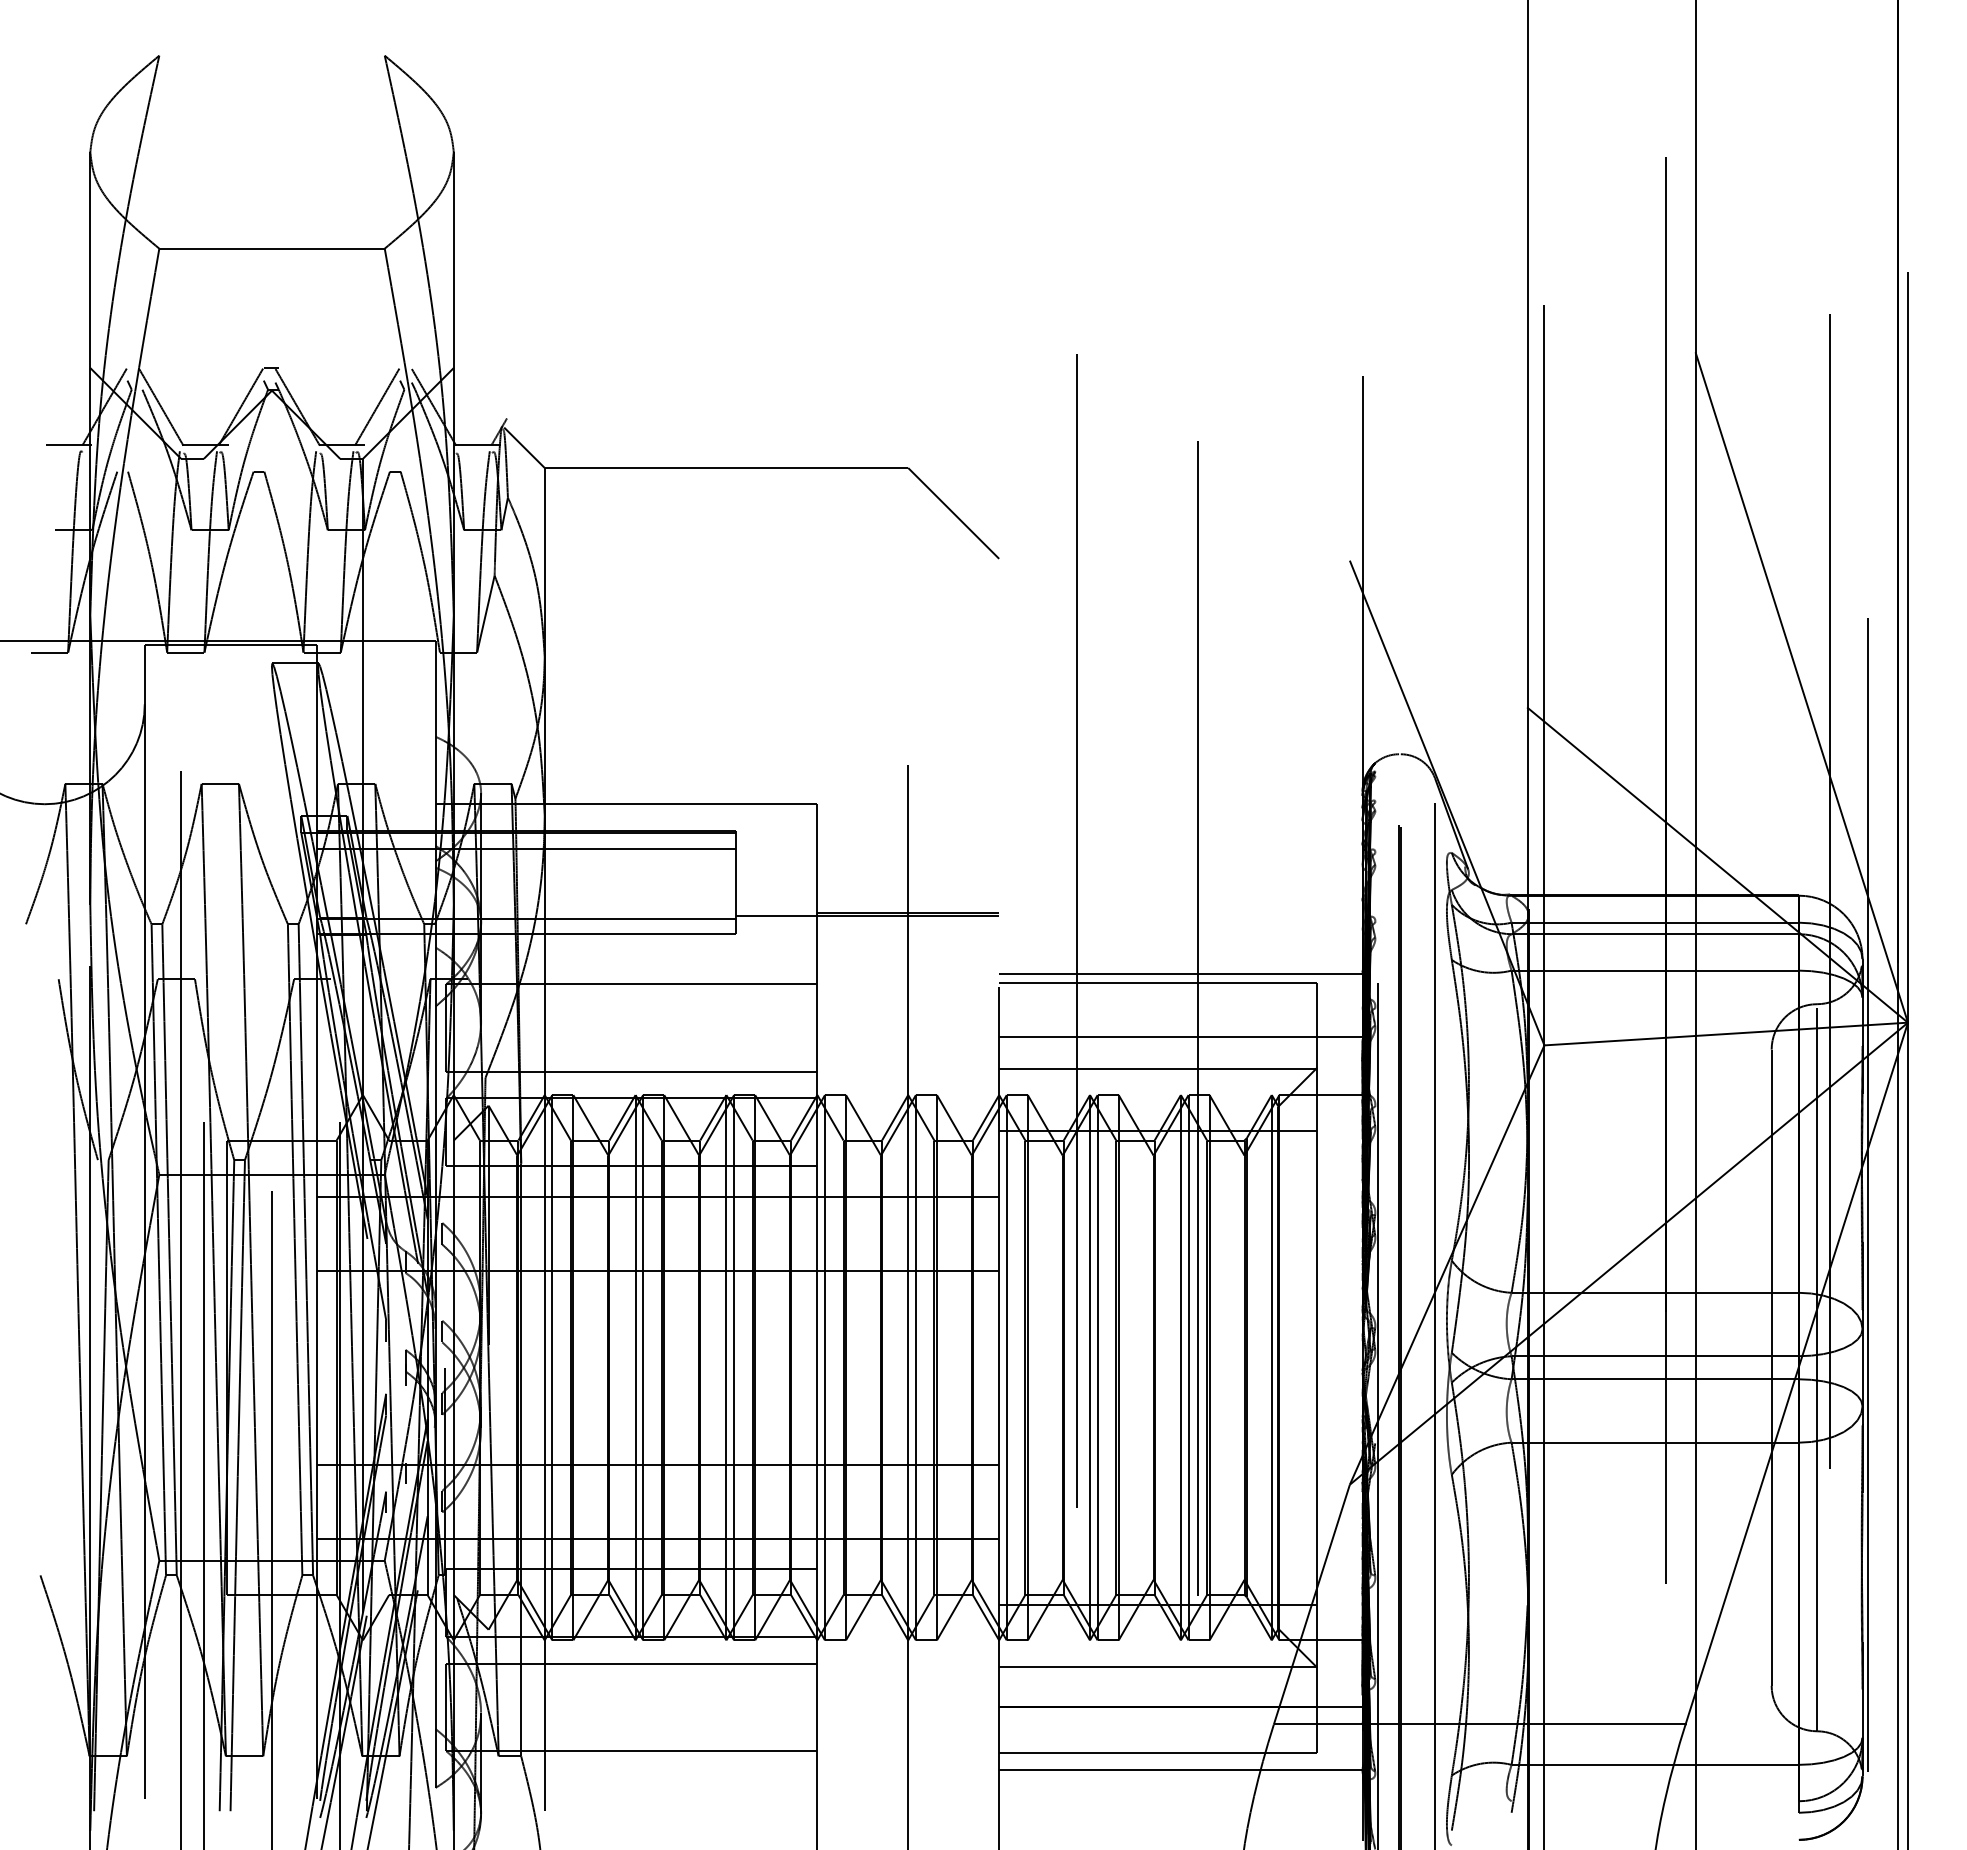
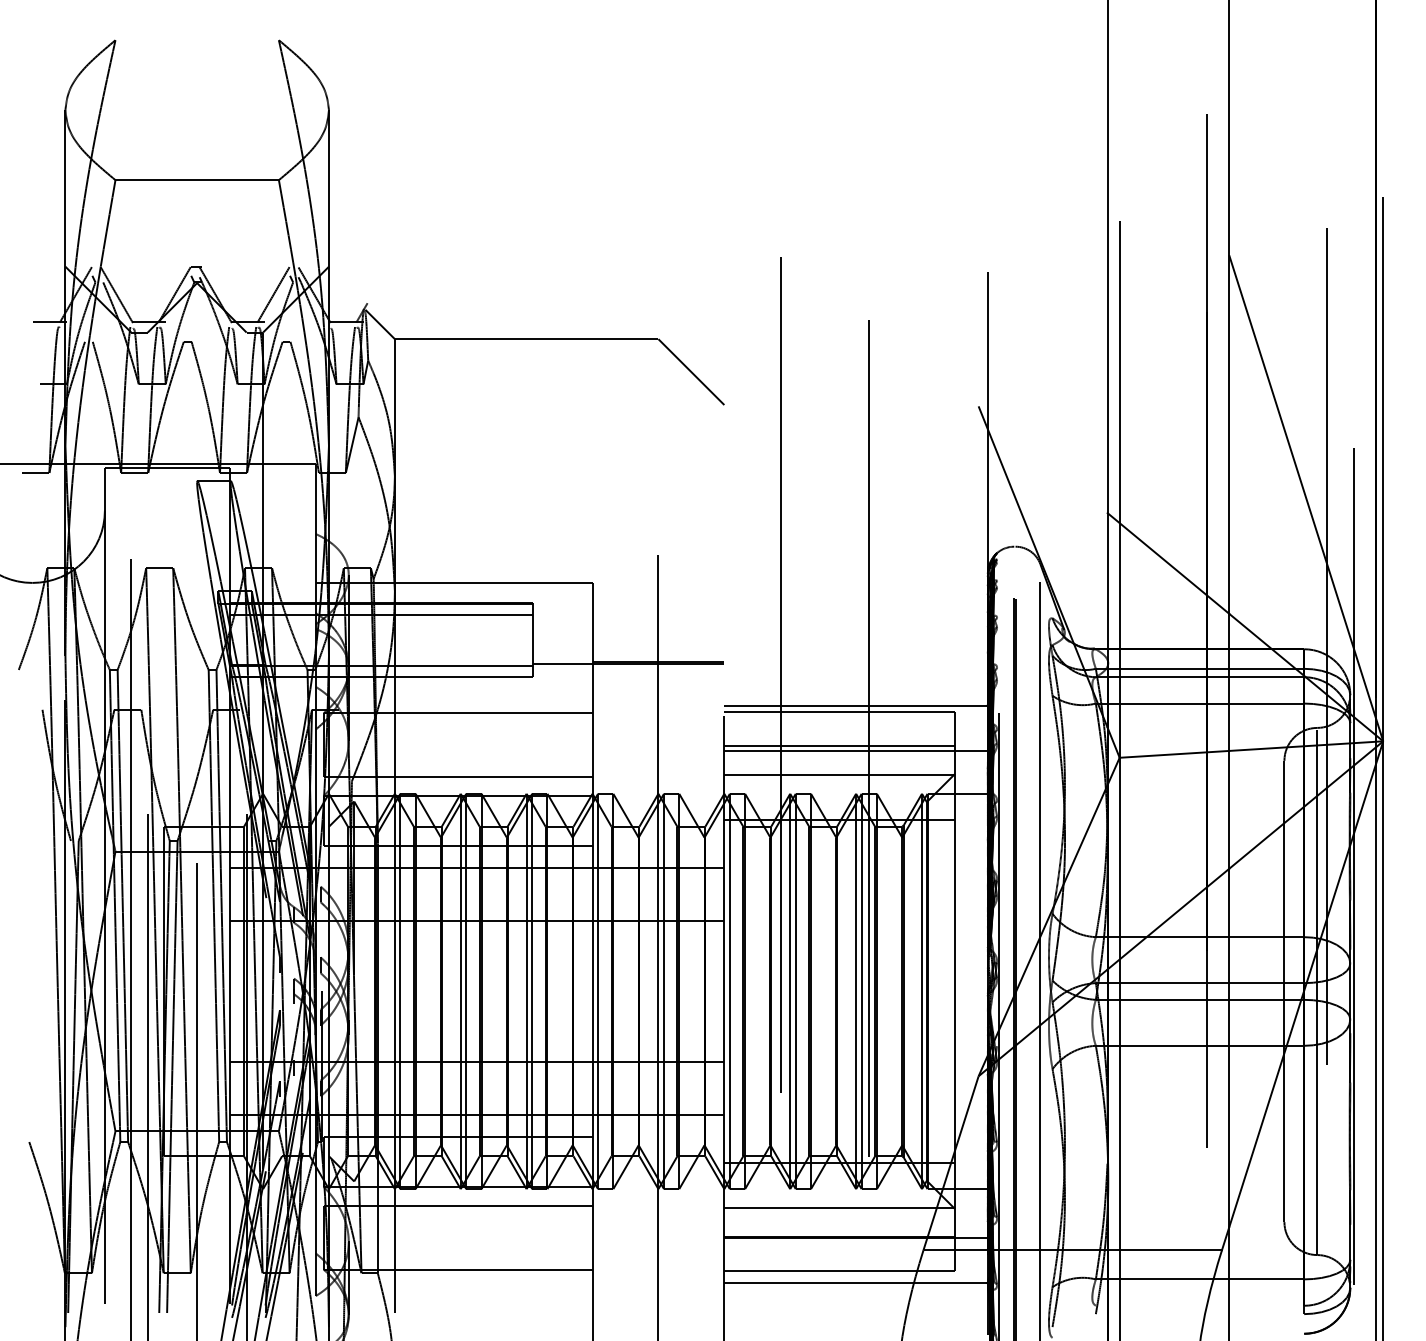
line: (1158, 1028) -> (839, 745), added

